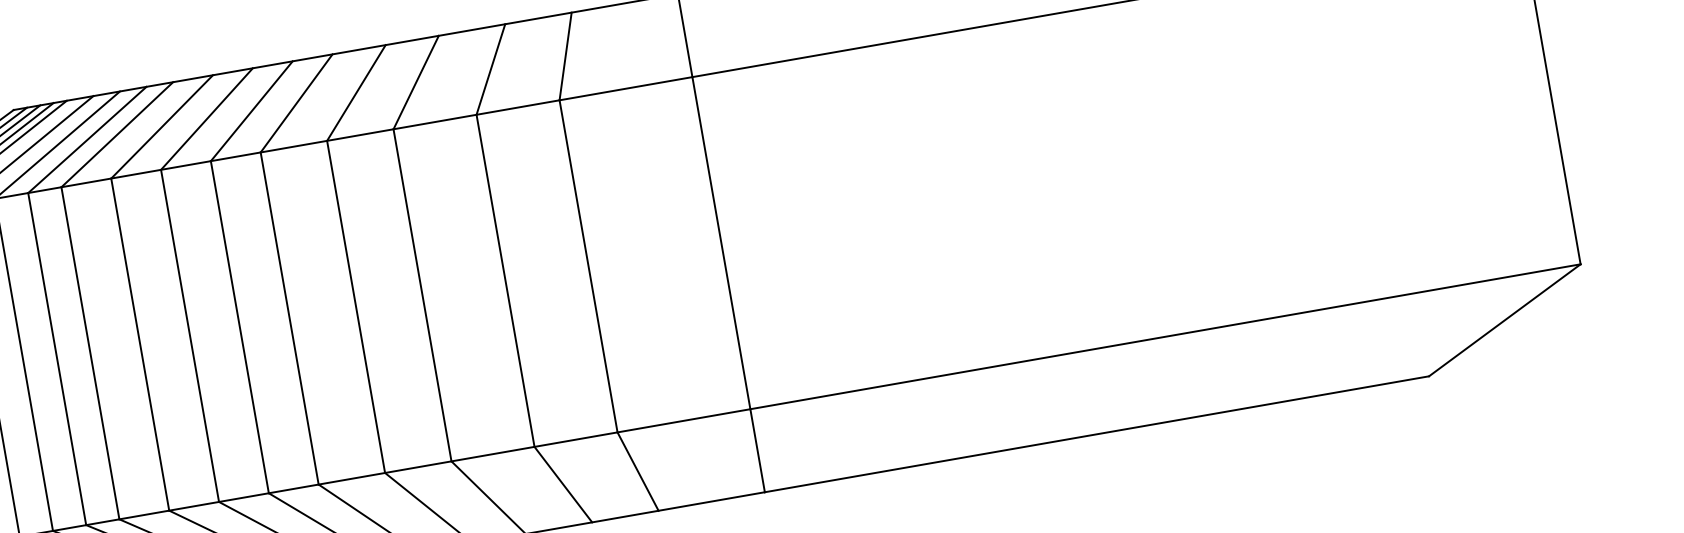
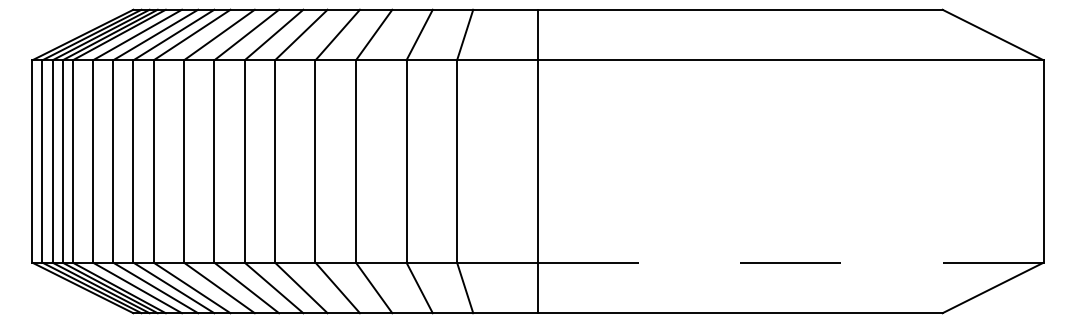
line: (1164, 336) -> (790, 262), solid -> dashed

